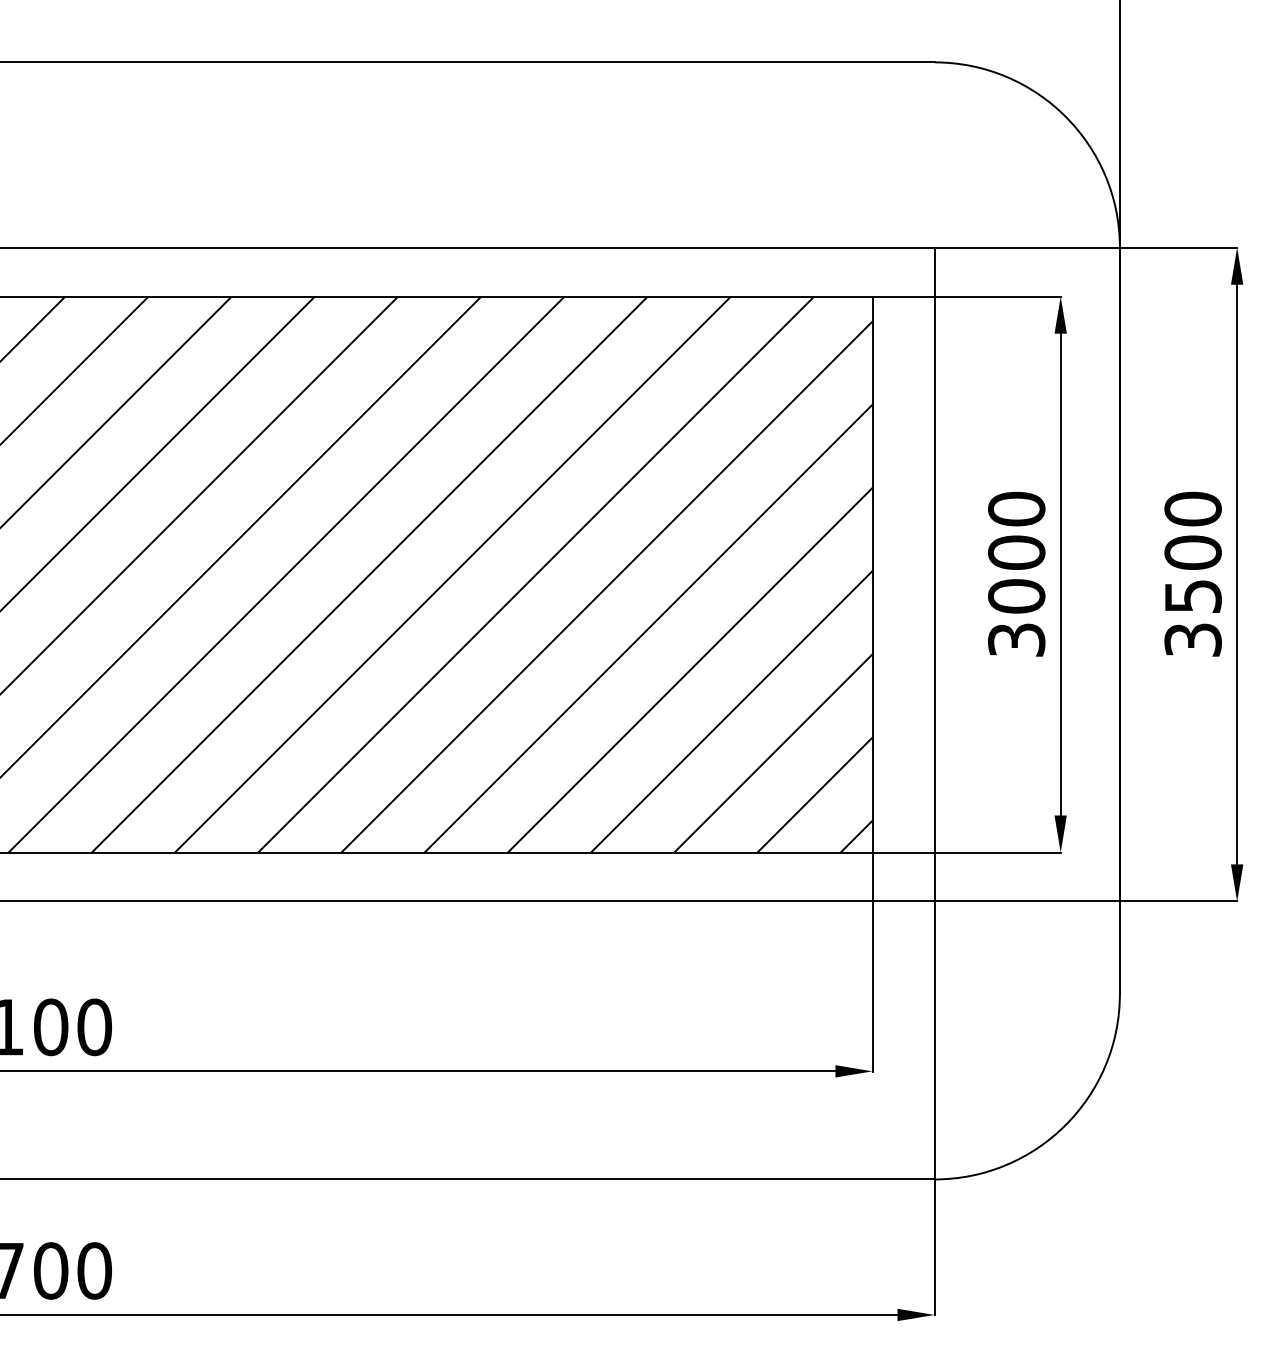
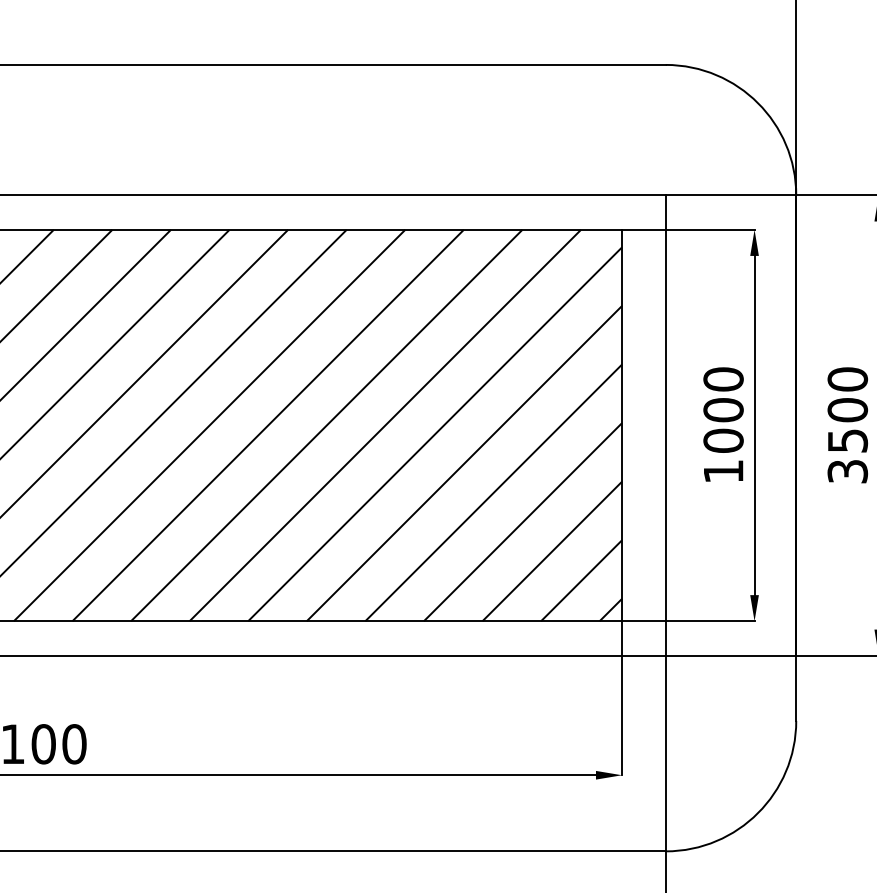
text: (1016, 639) -> (723, 471), 3000 -> 1000

